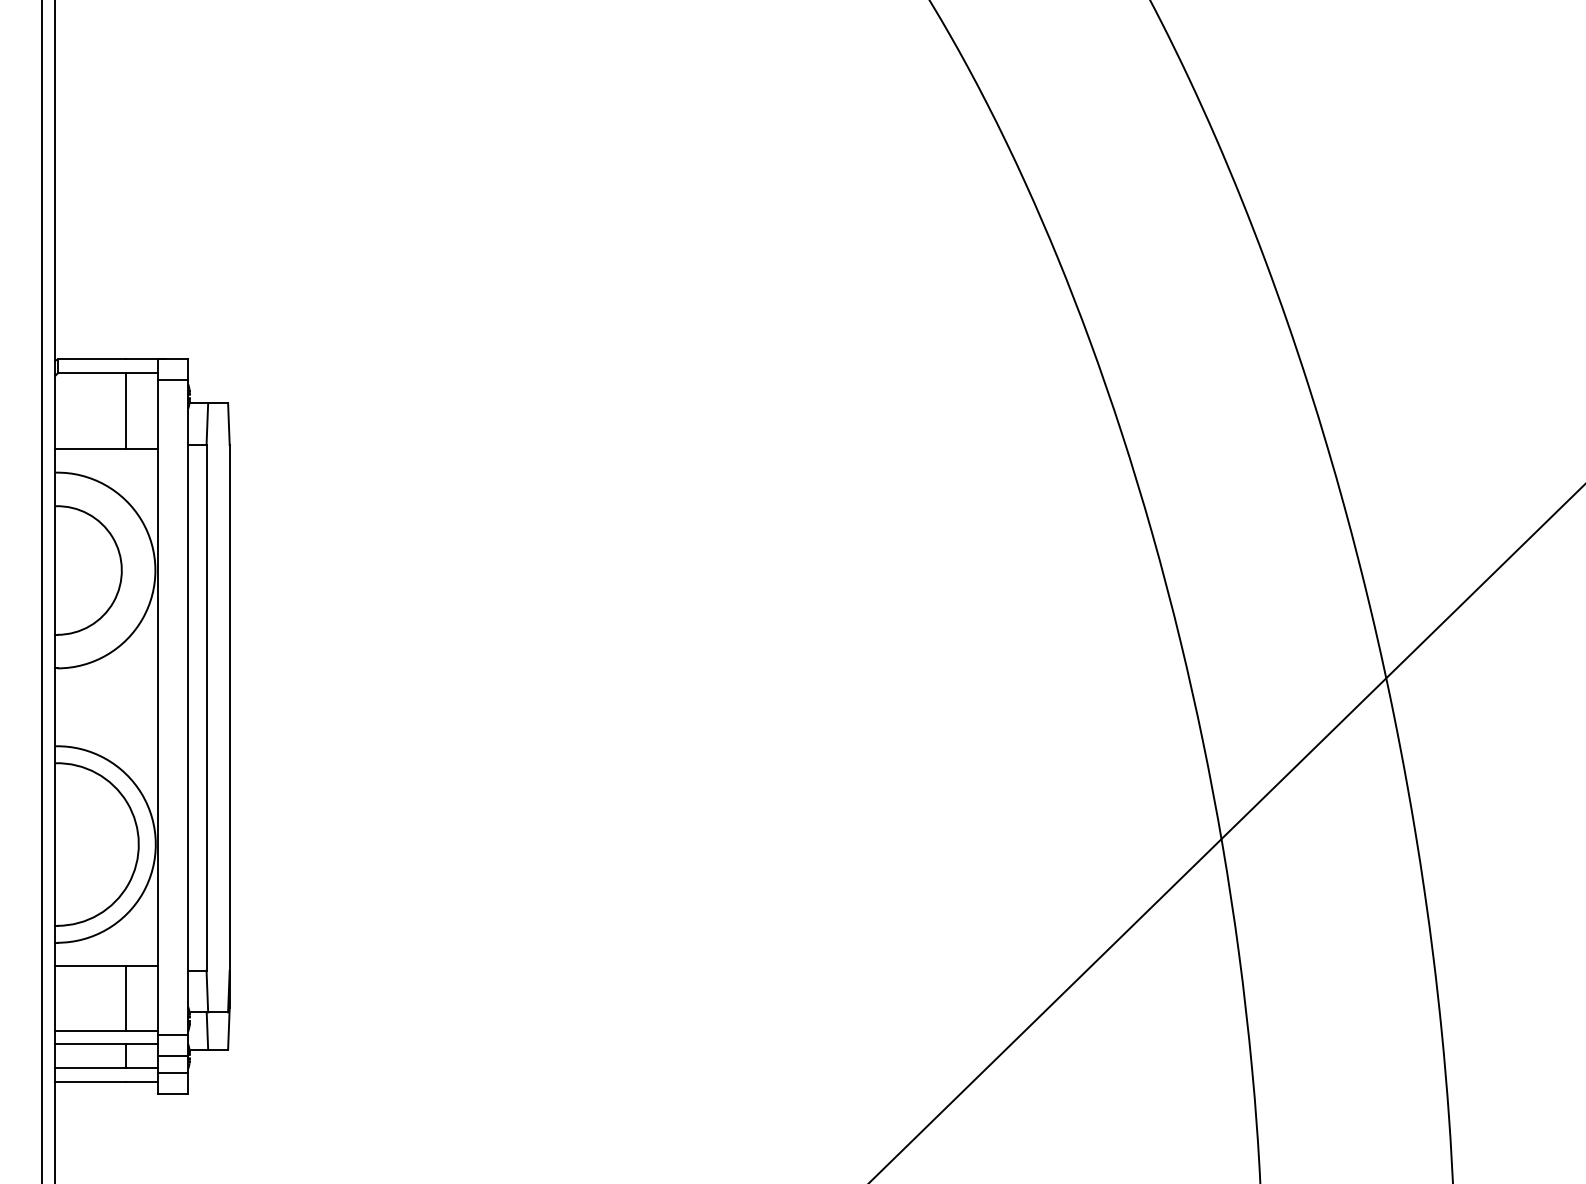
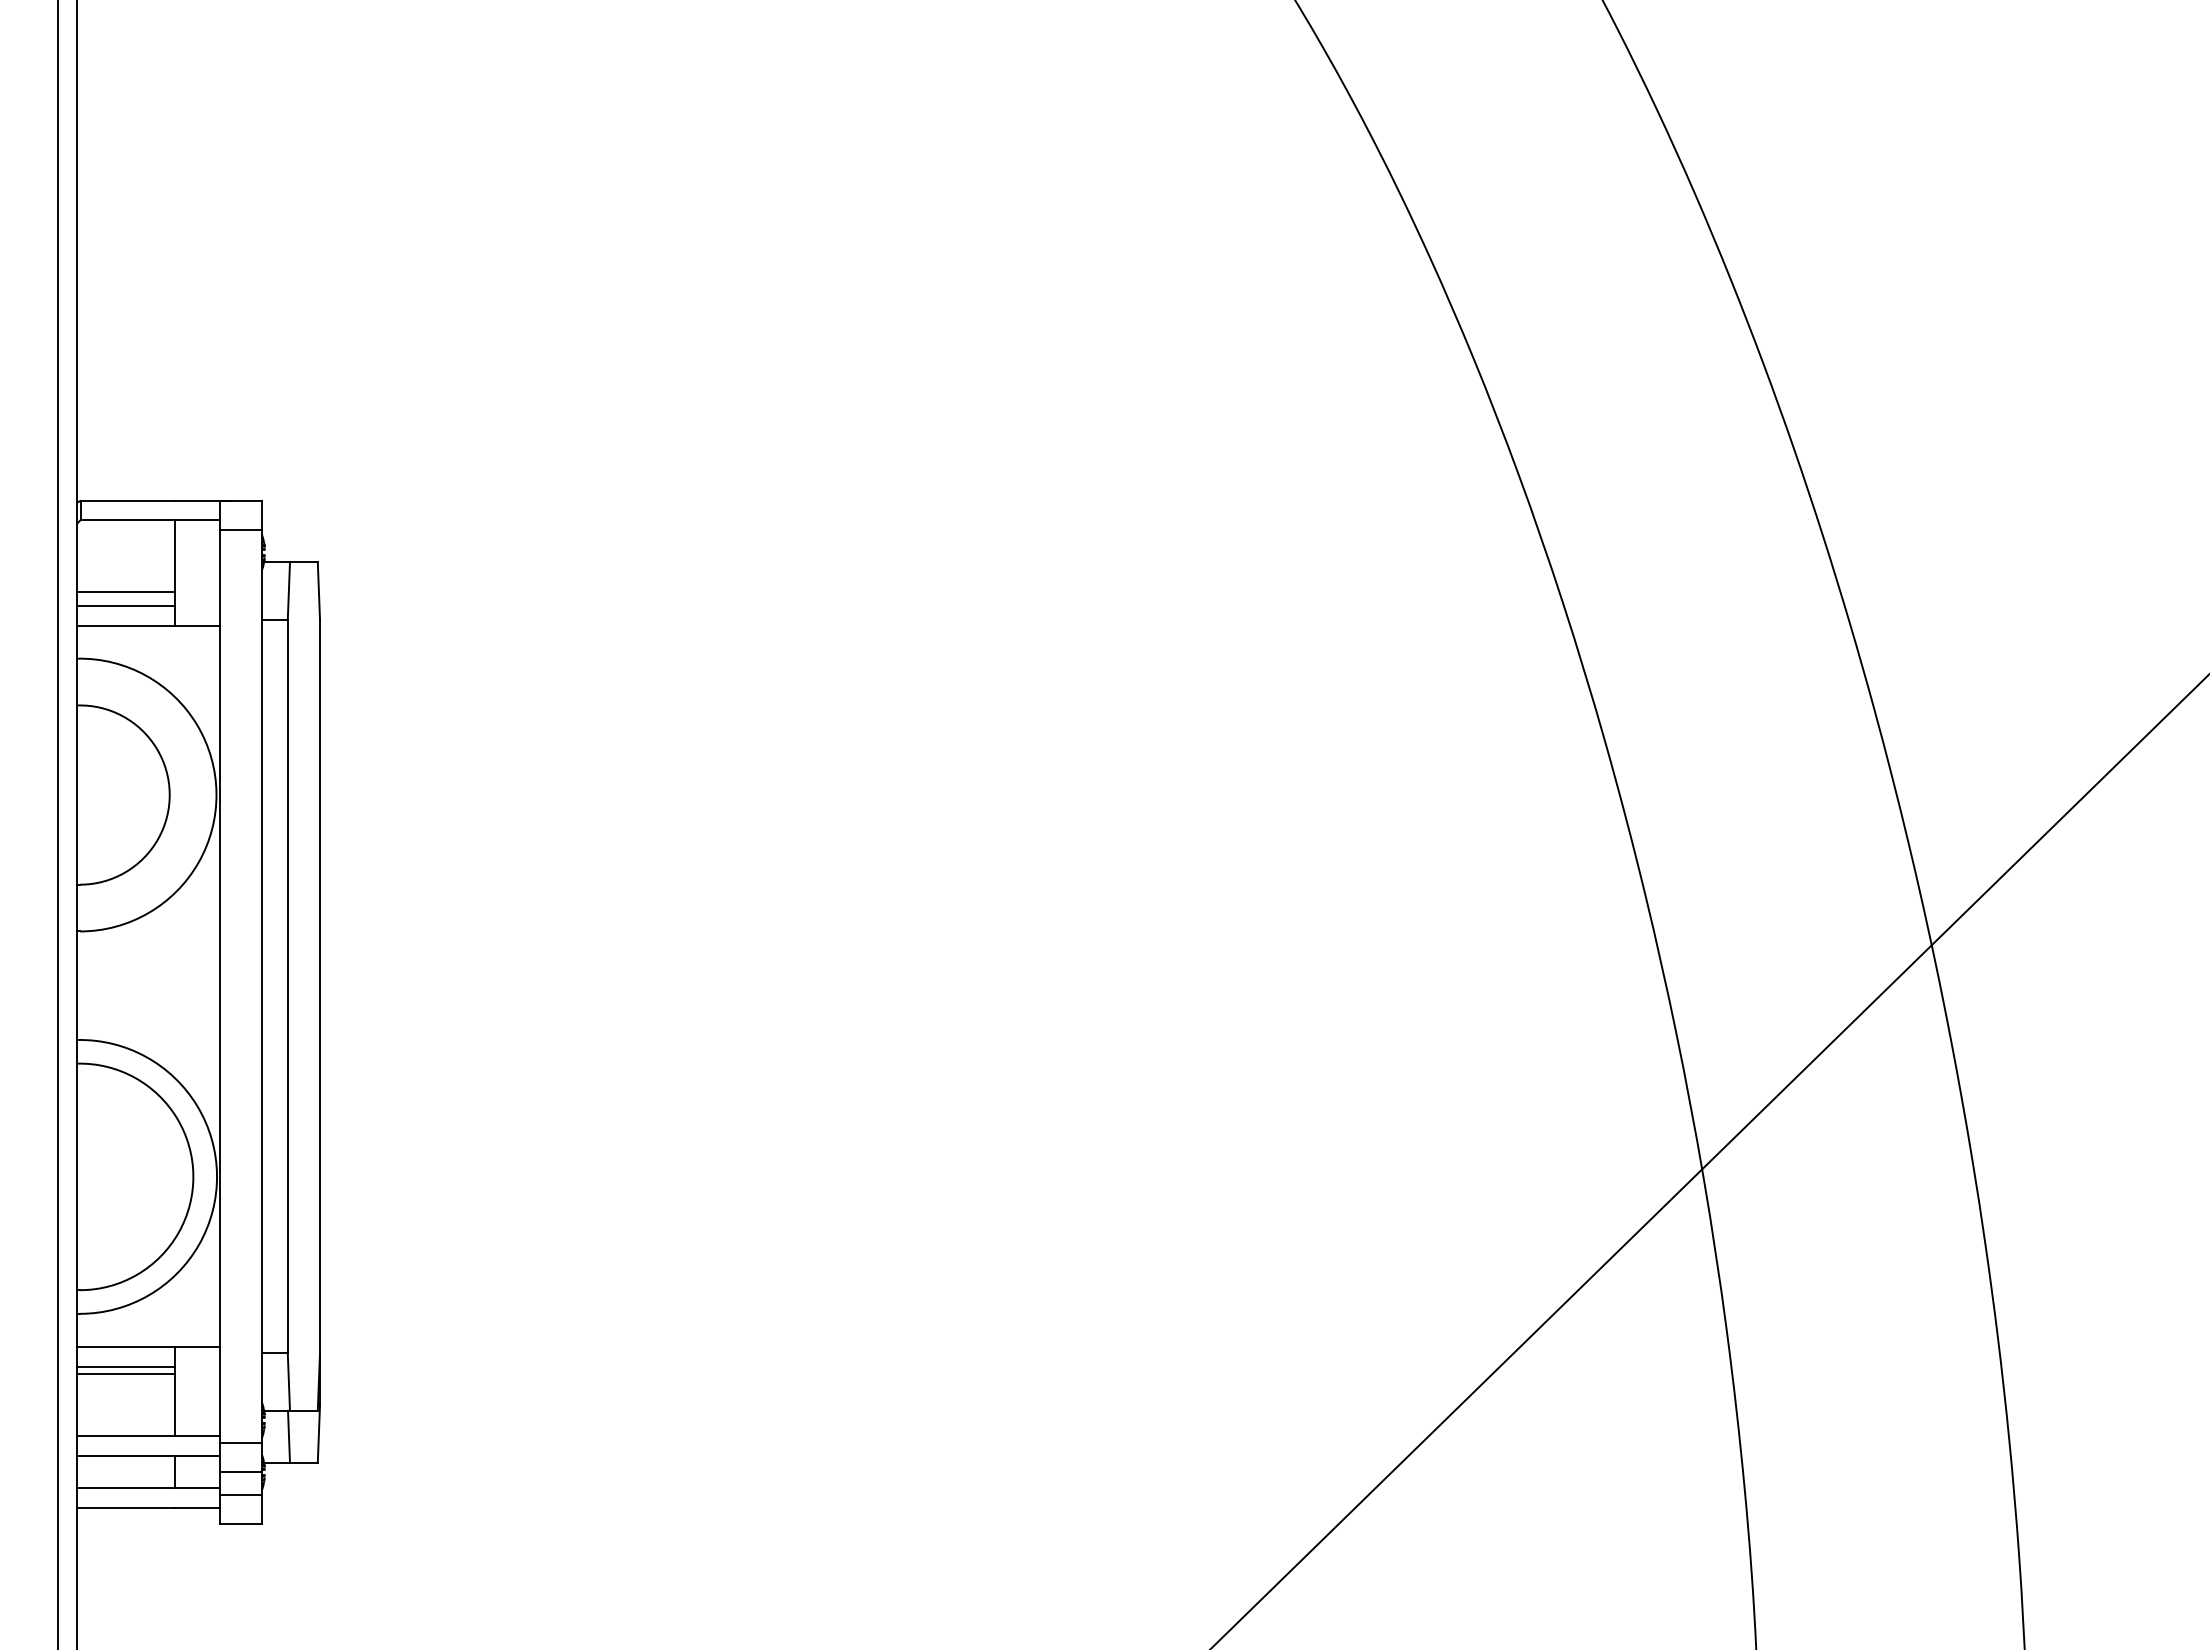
line: (90, 425) -> (126, 592), added
line: (90, 434) -> (126, 605), added
line: (90, 981) -> (126, 1367), added
line: (90, 985) -> (126, 1373), added

